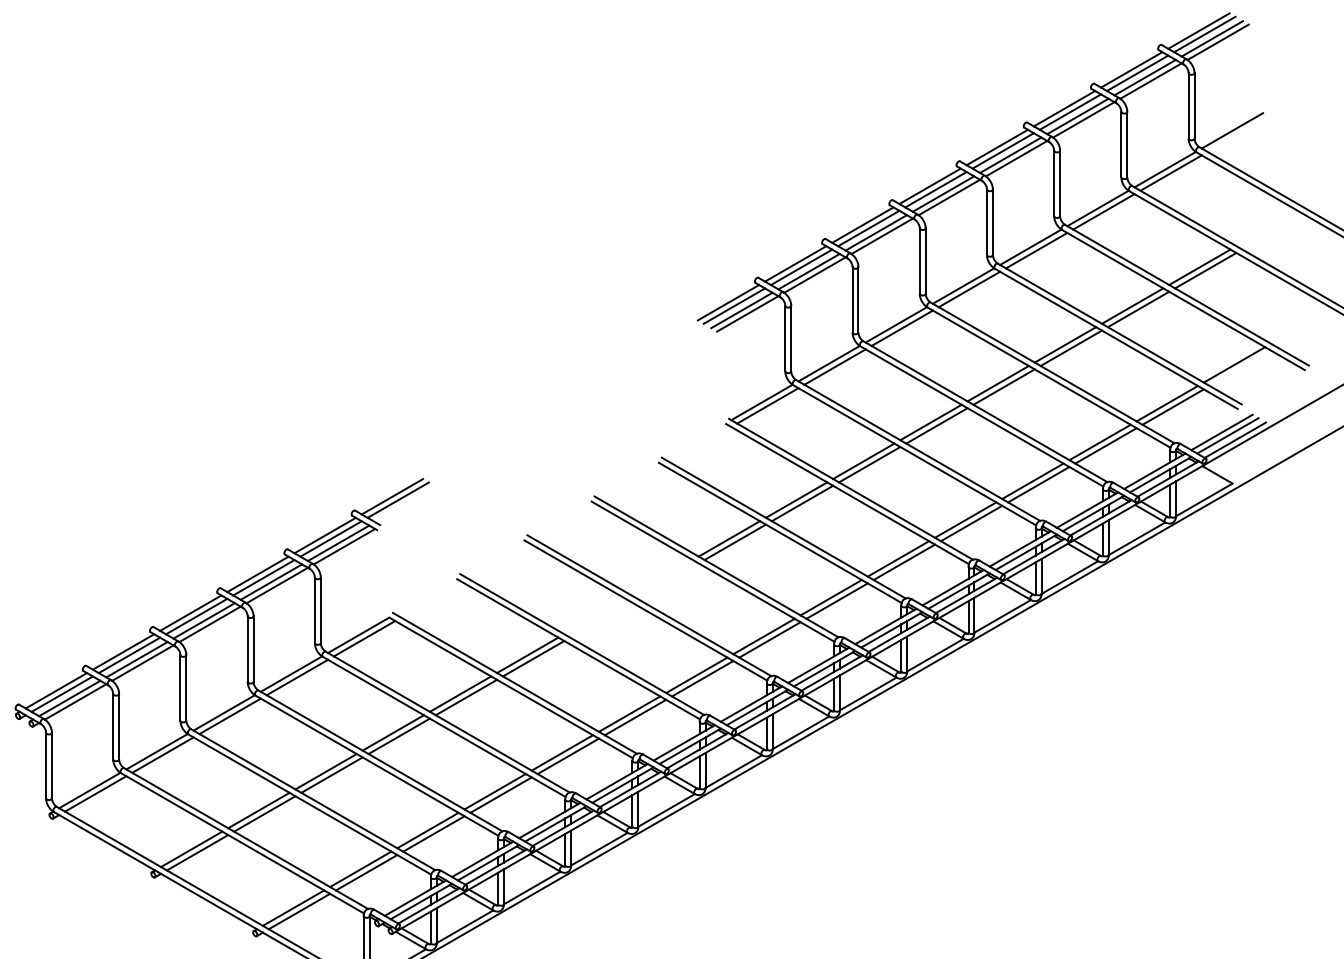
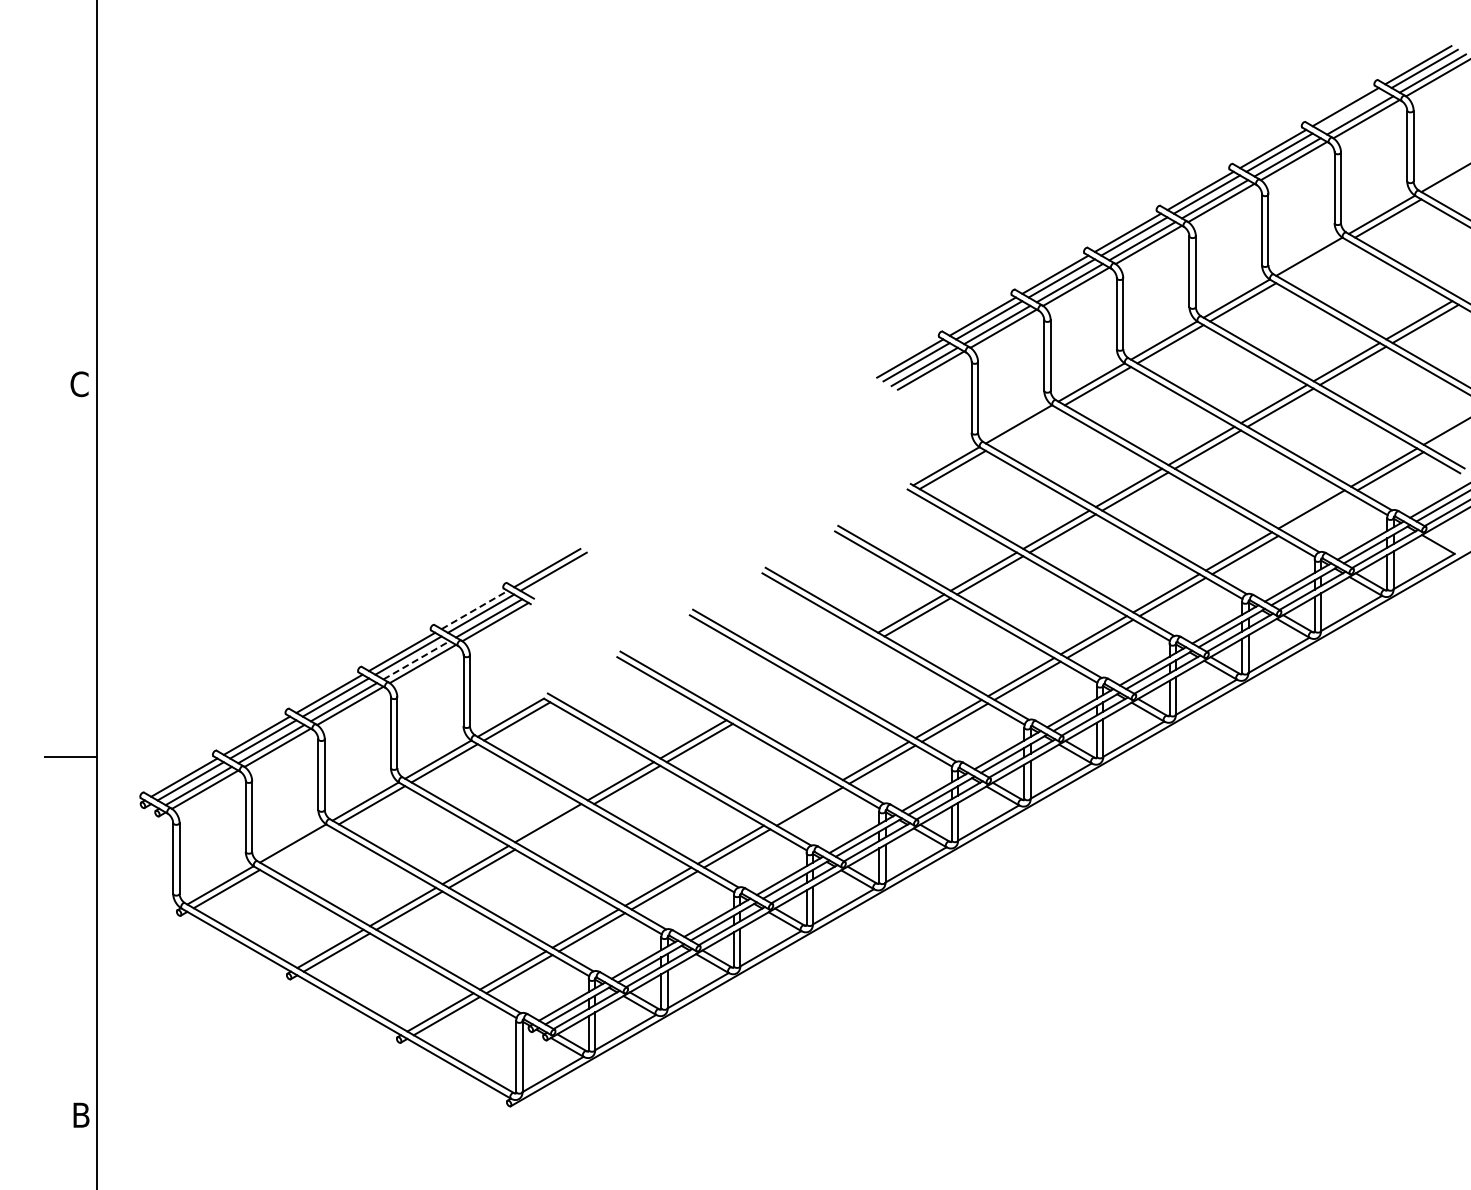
line: (1137, 73) -> (1352, 110), removed
line: (1103, 211) -> (1315, 260), removed
line: (835, 366) -> (1025, 427), removed
line: (1105, 446) -> (1317, 513), removed
line: (325, 535) -> (475, 609), solid -> dashed
line: (272, 582) -> (417, 660), solid -> dashed
line: (629, 713) -> (803, 802), removed
line: (399, 736) -> (554, 826), removed
line: (162, 755) -> (299, 847), removed

